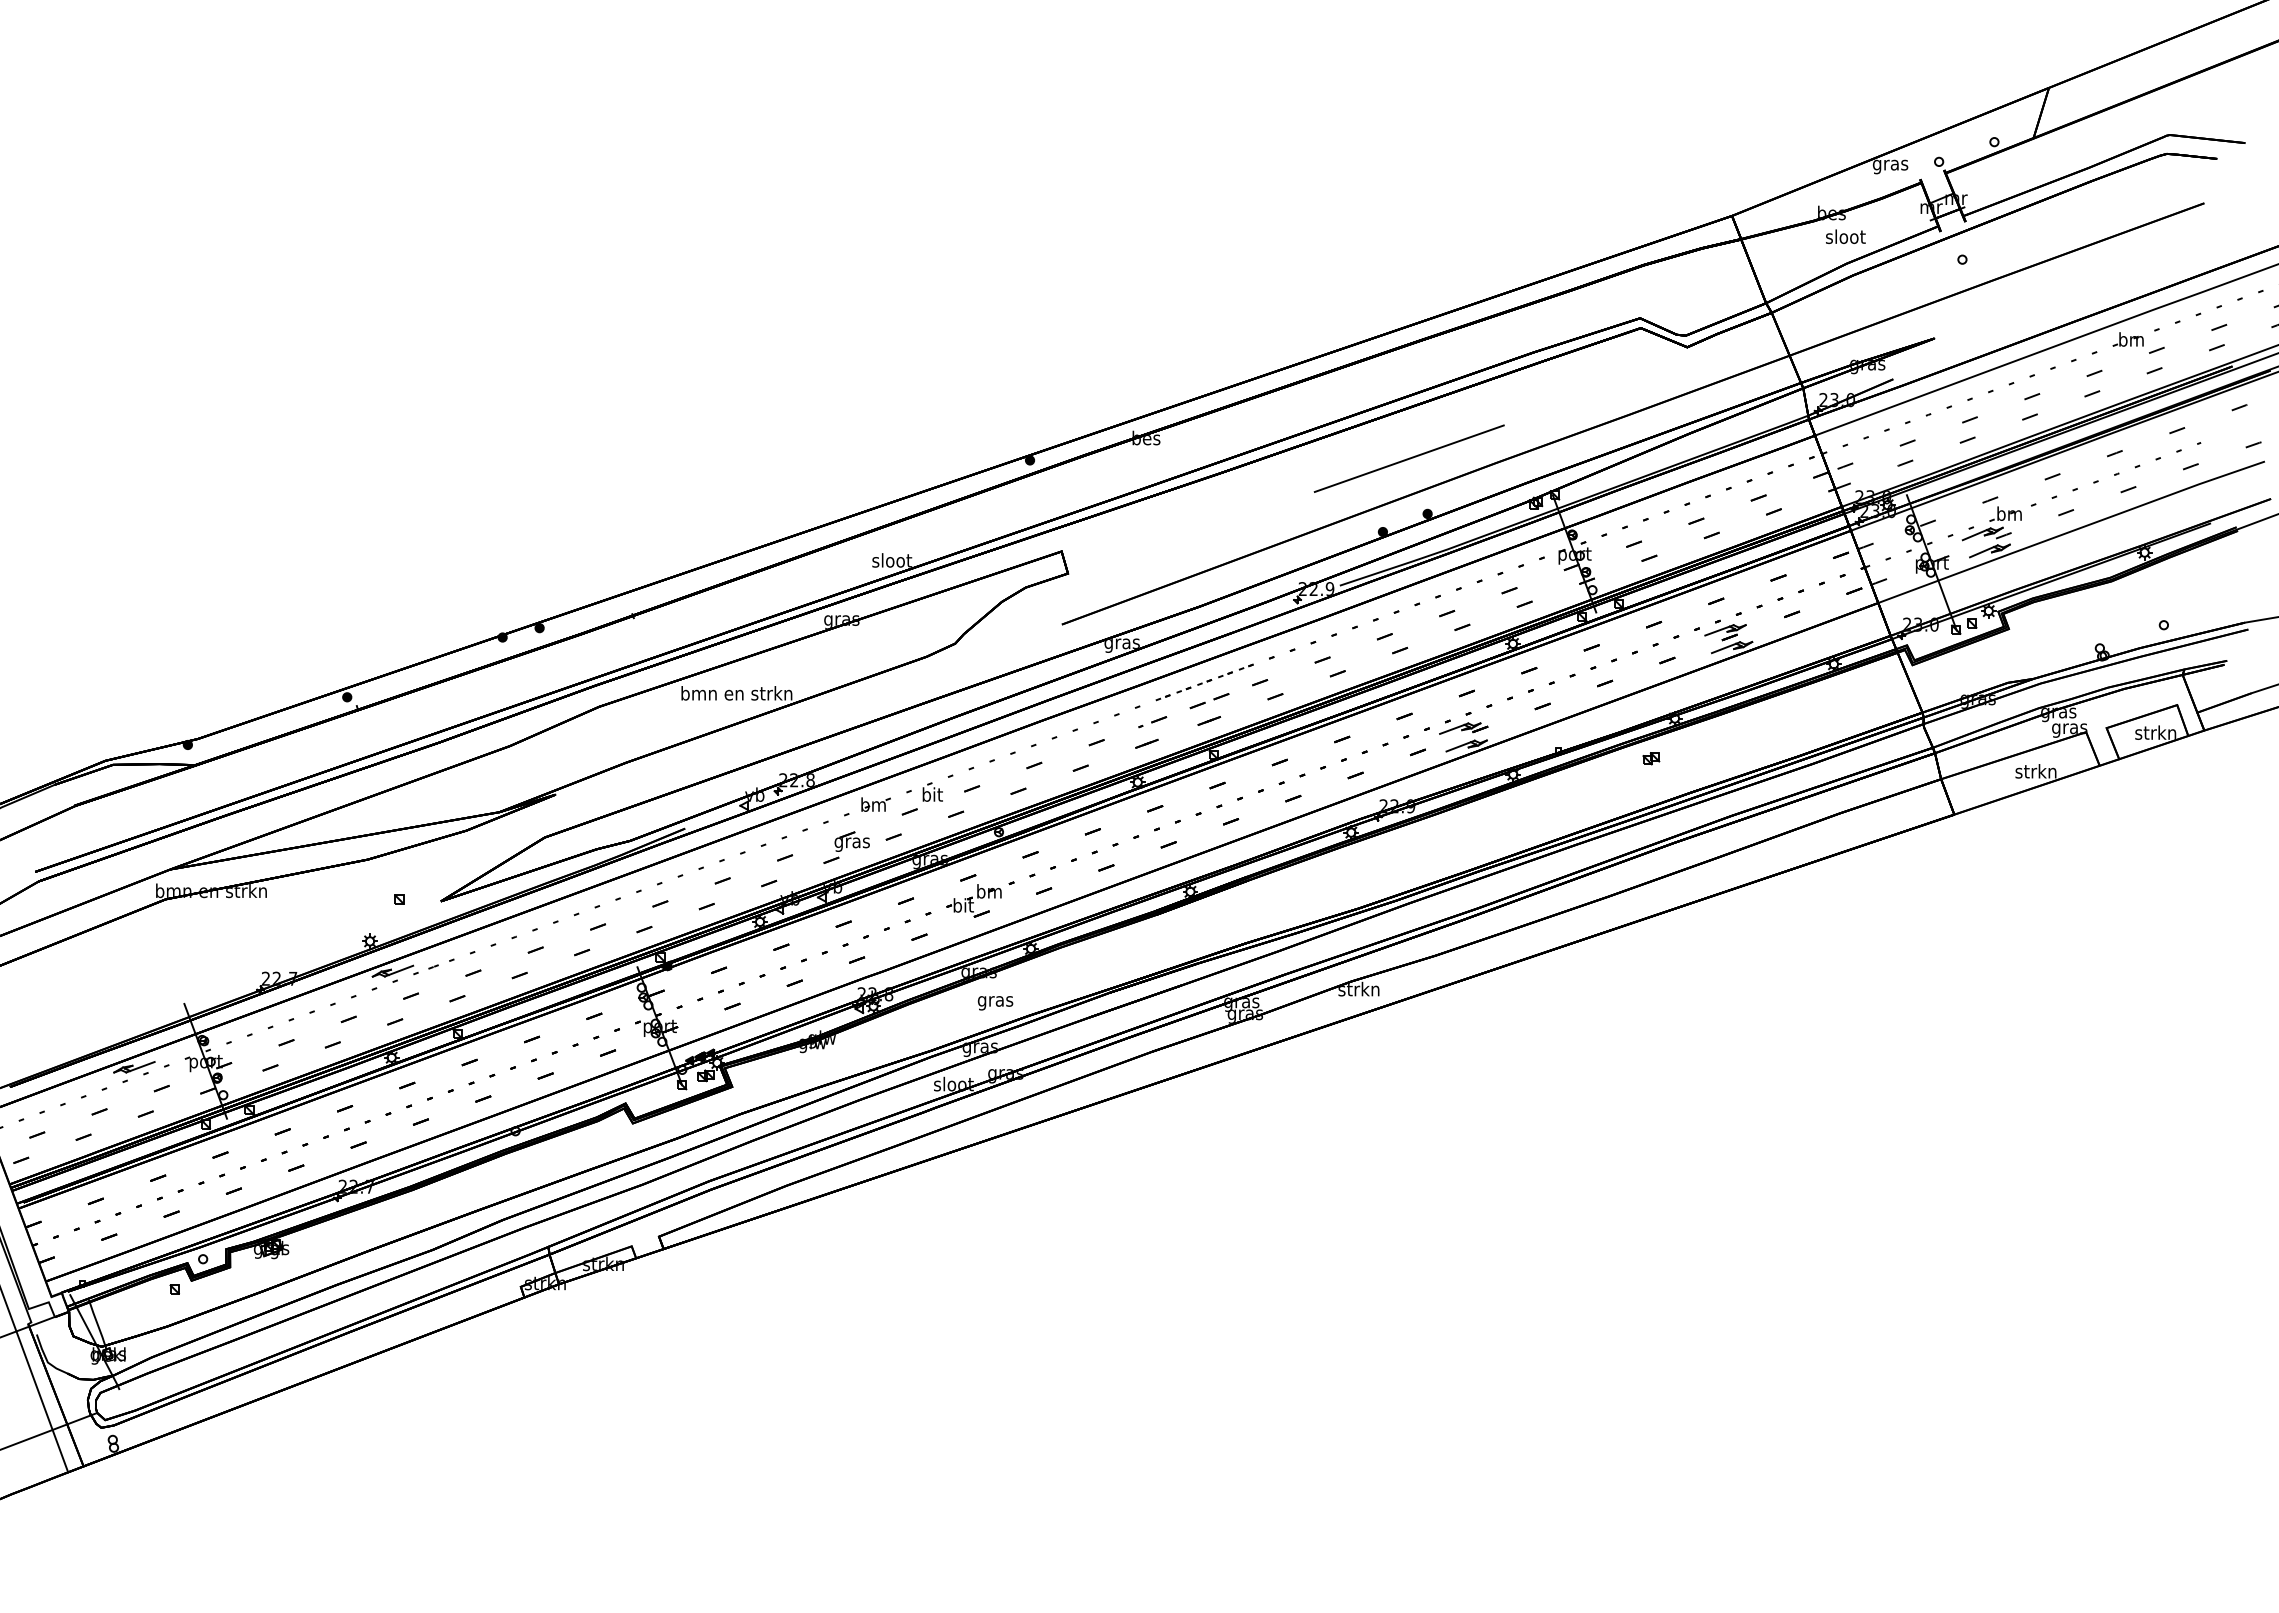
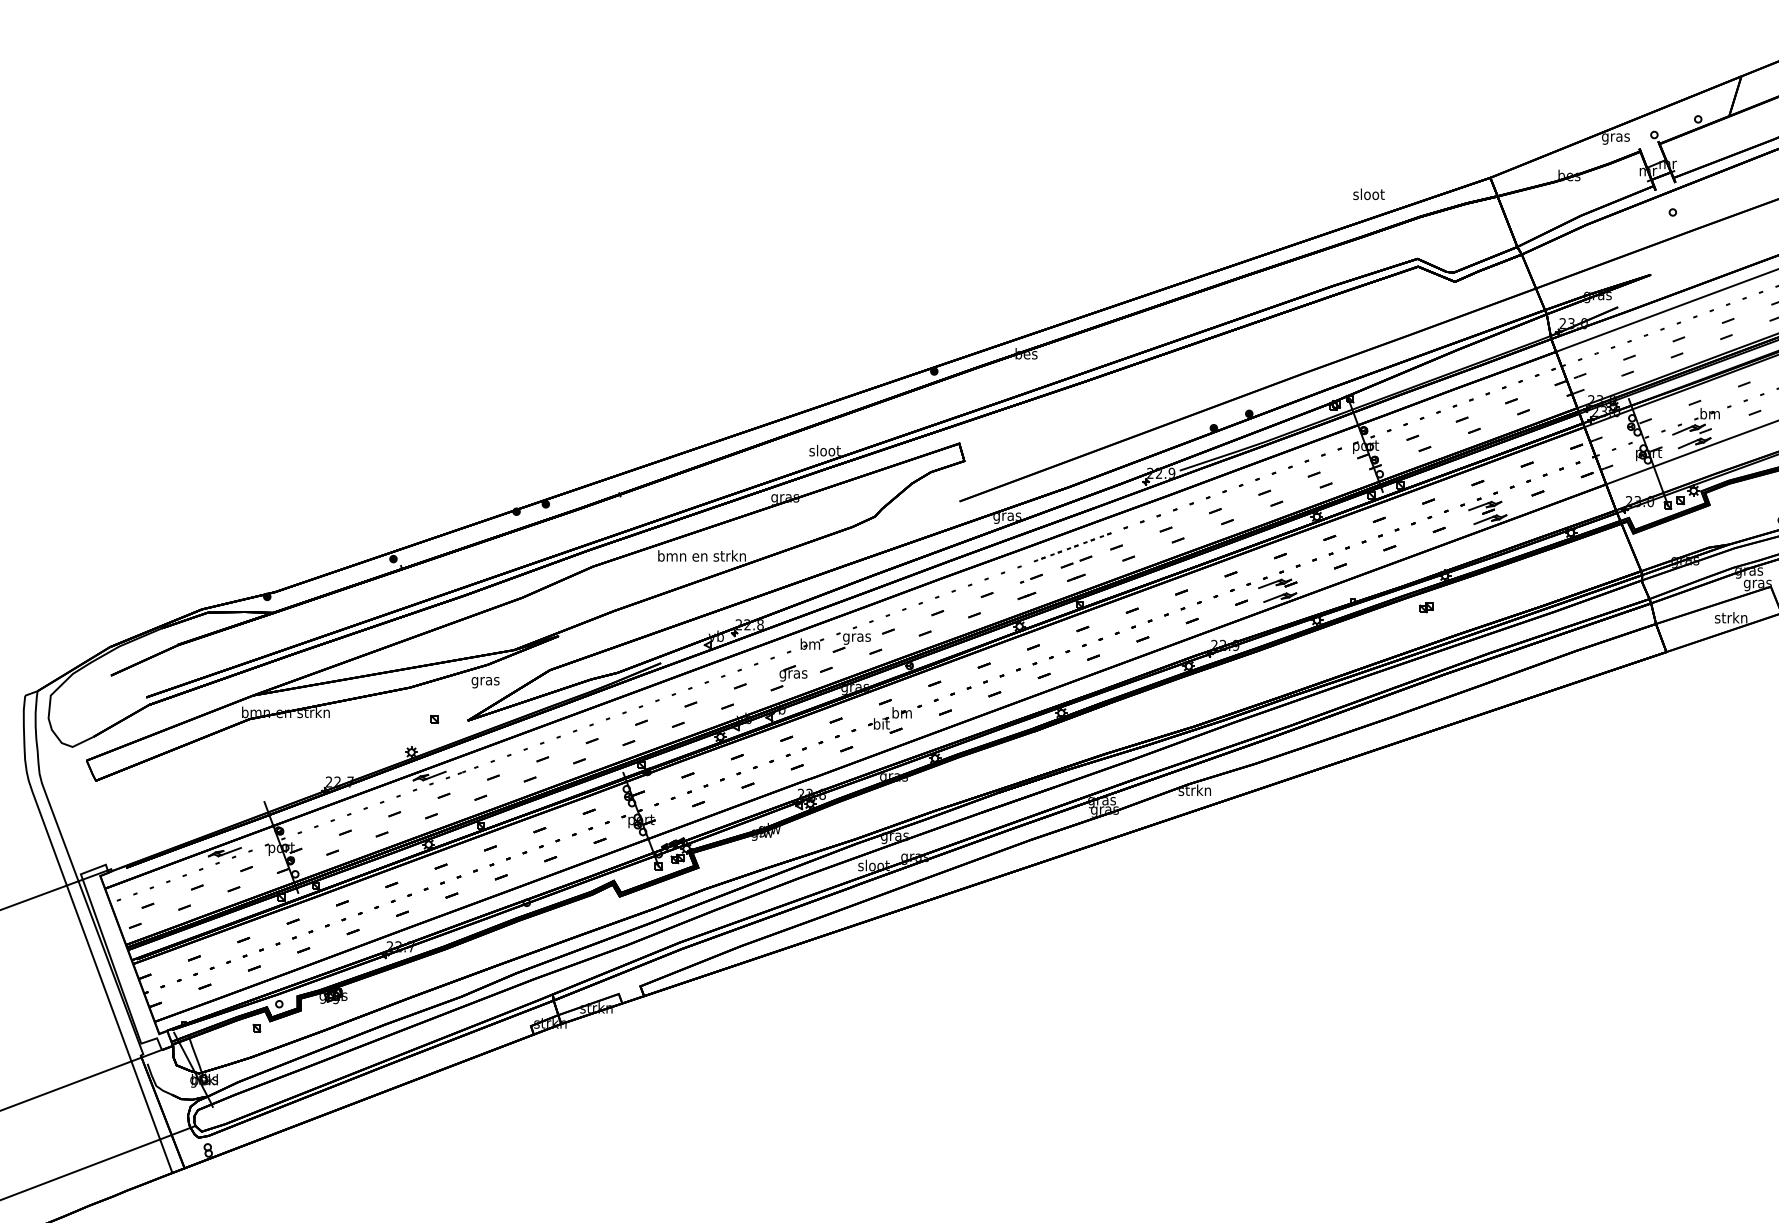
text: (1845, 236) -> (1368, 194), moved
line: (1408, 458) -> (1234, 369), removed
text: (931, 796) -> (856, 637), bit -> gras
text: (995, 1003) -> (485, 682), moved

